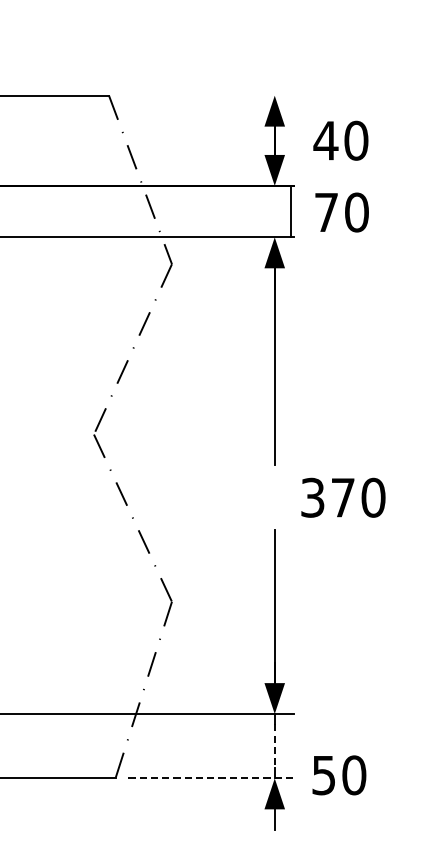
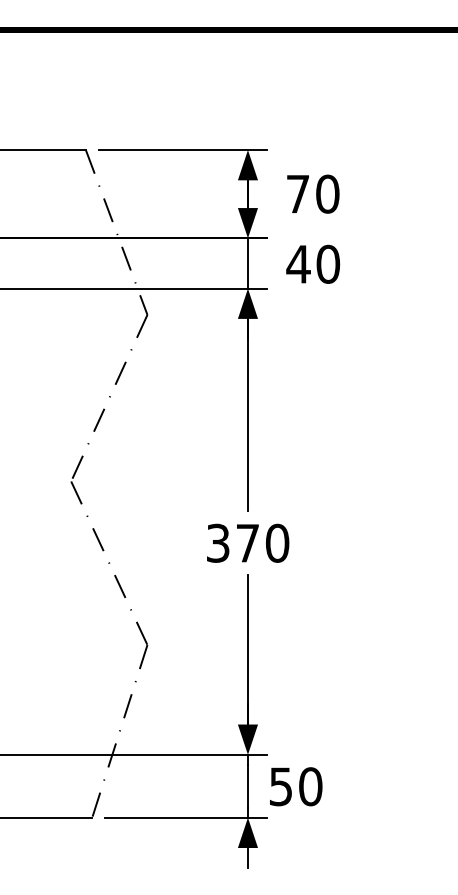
line: (207, 96) -> (182, 150), added
text: (325, 140) -> (297, 193), 40 -> 70
line: (290, 211) -> (247, 263), moved
text: (326, 212) -> (298, 264), 70 -> 40
text: (343, 496) -> (248, 542), moved
line: (274, 746) -> (247, 786), dashed -> solid
text: (339, 775) -> (296, 786), moved
line: (211, 778) -> (186, 817), dashed -> solid

